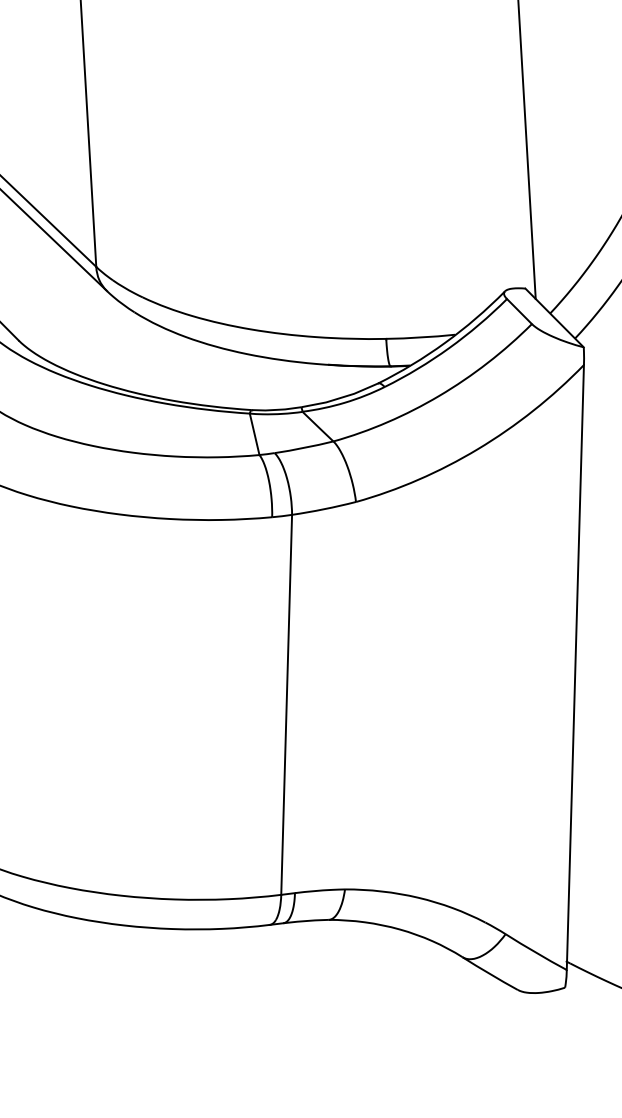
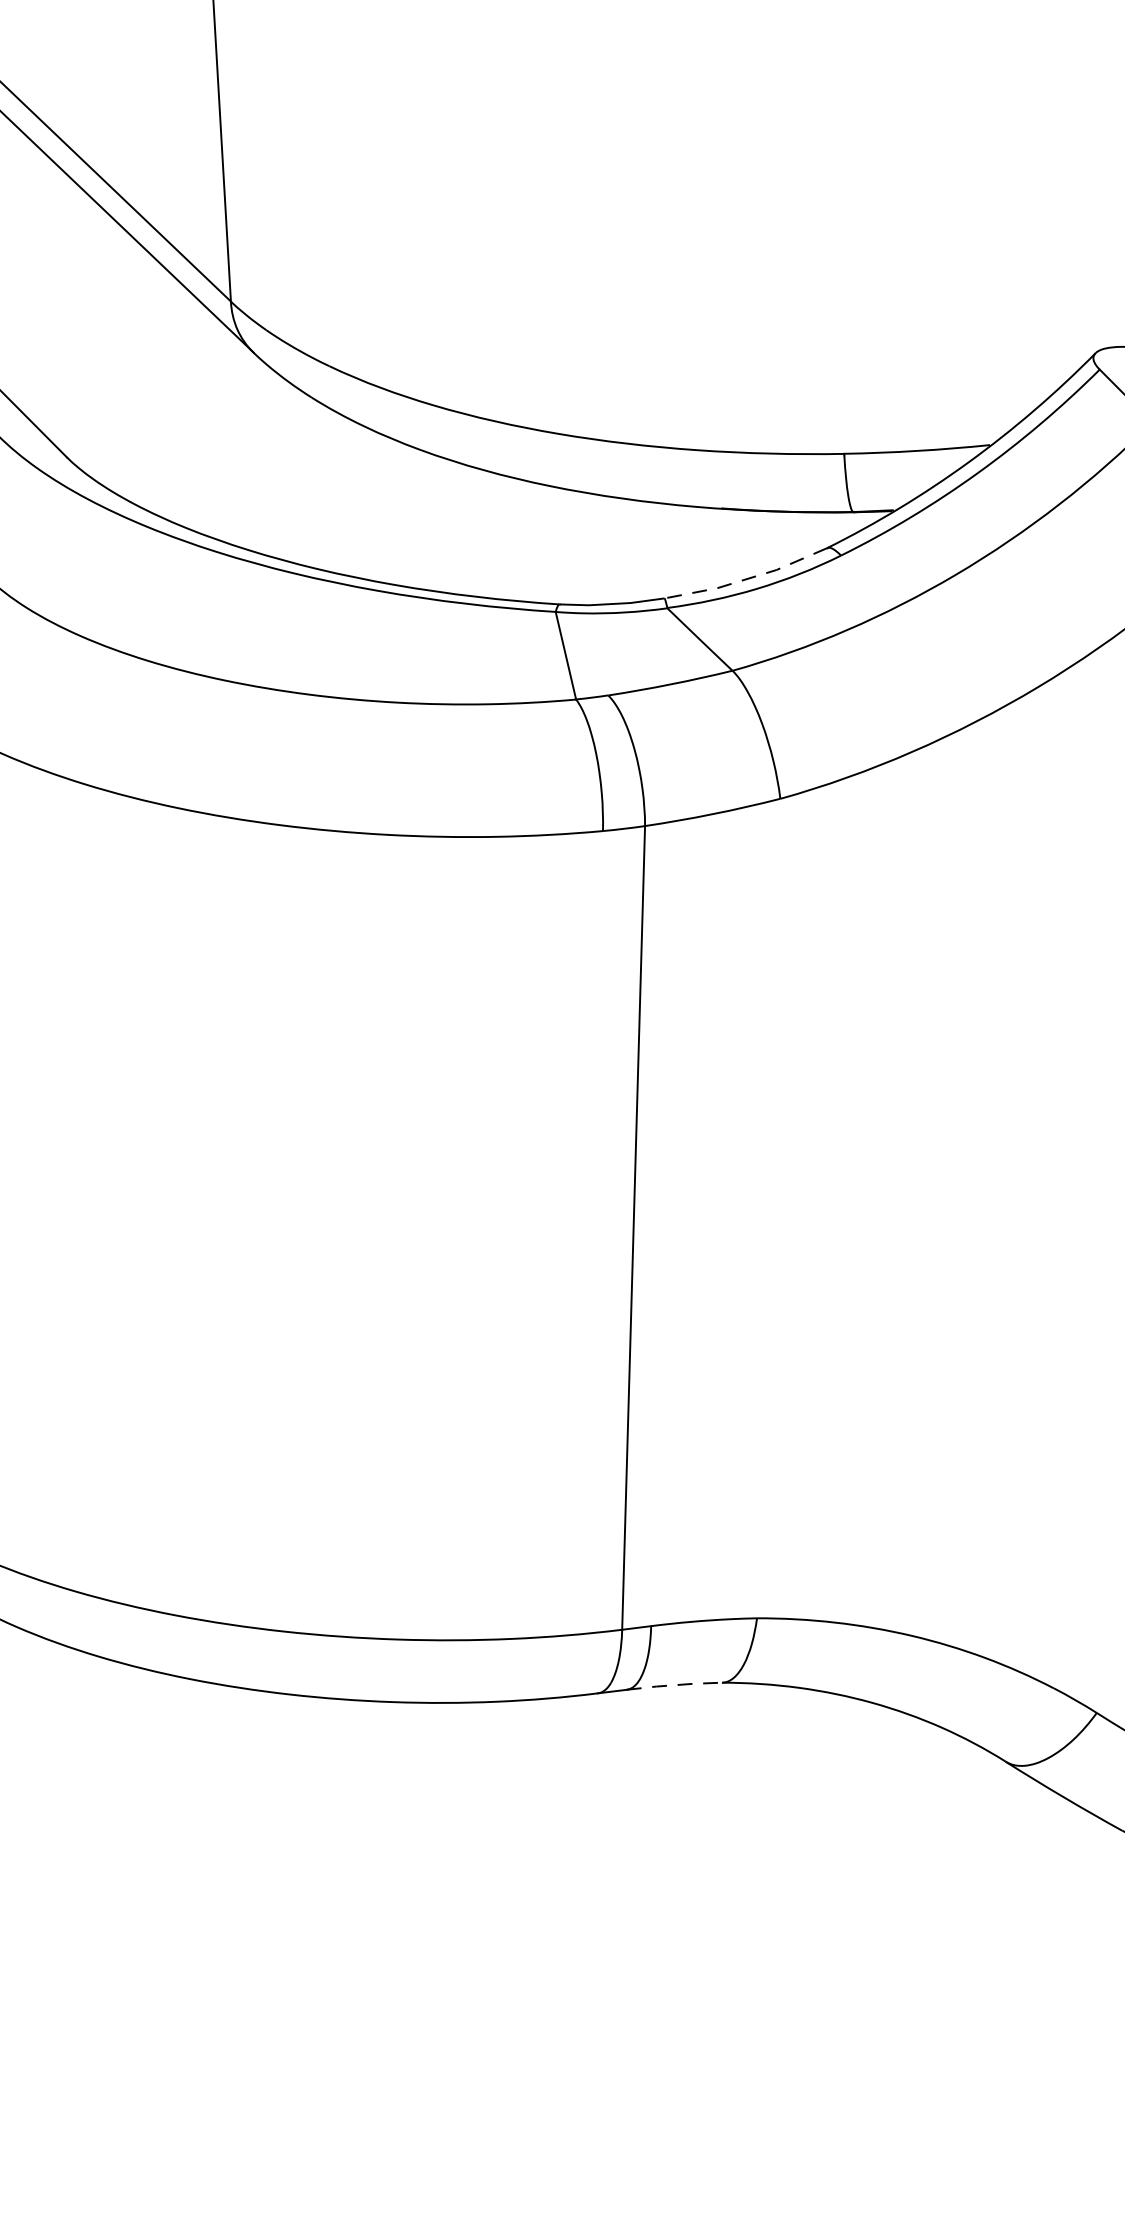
line: (340, 398) -> (747, 579), solid -> dashed
line: (306, 921) -> (675, 1686), solid -> dashed

